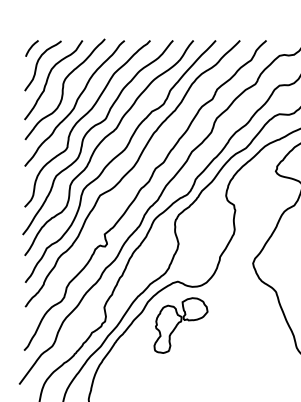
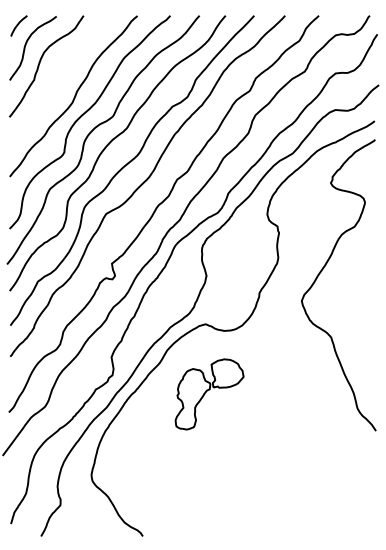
curve: (63, 88) -> (59, 77), removed
part: (180, 325) -> (209, 394), moved

